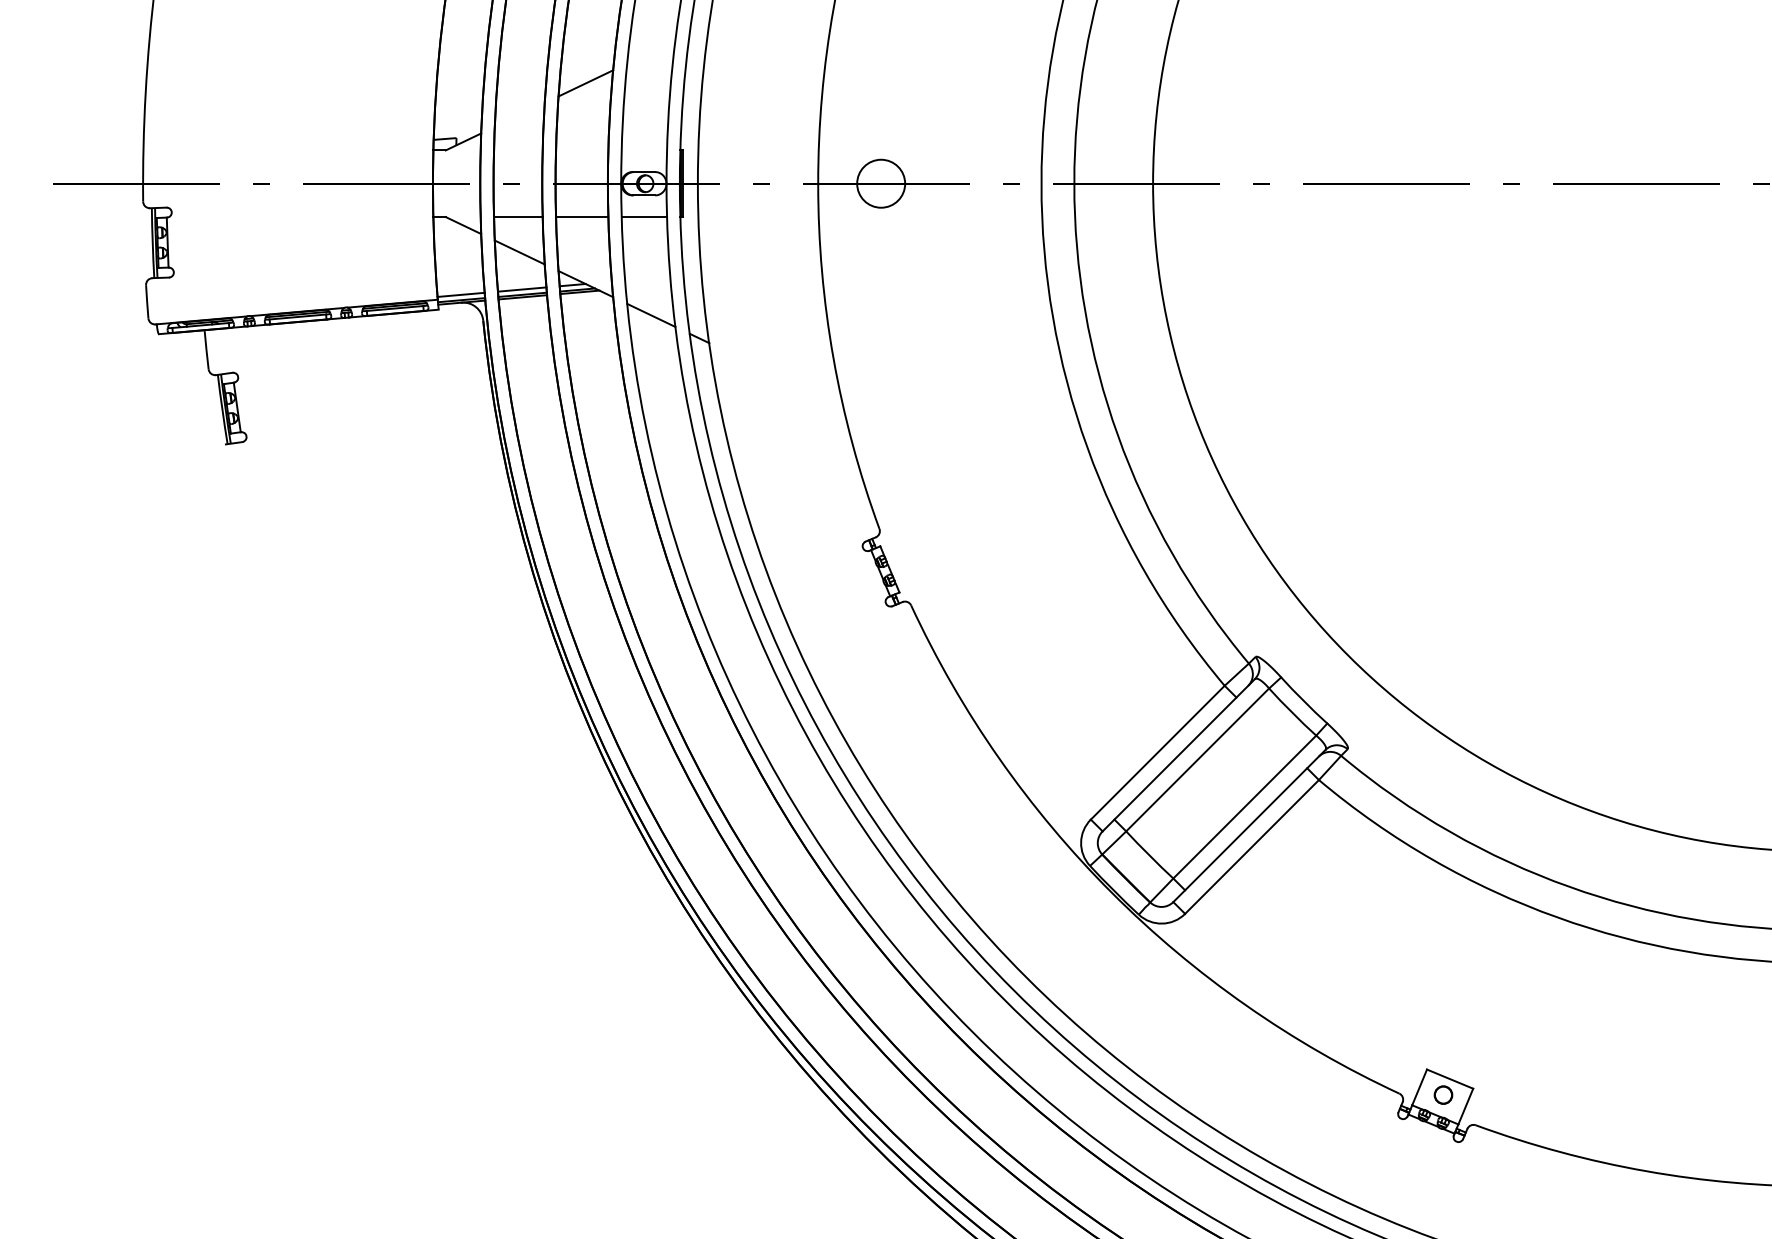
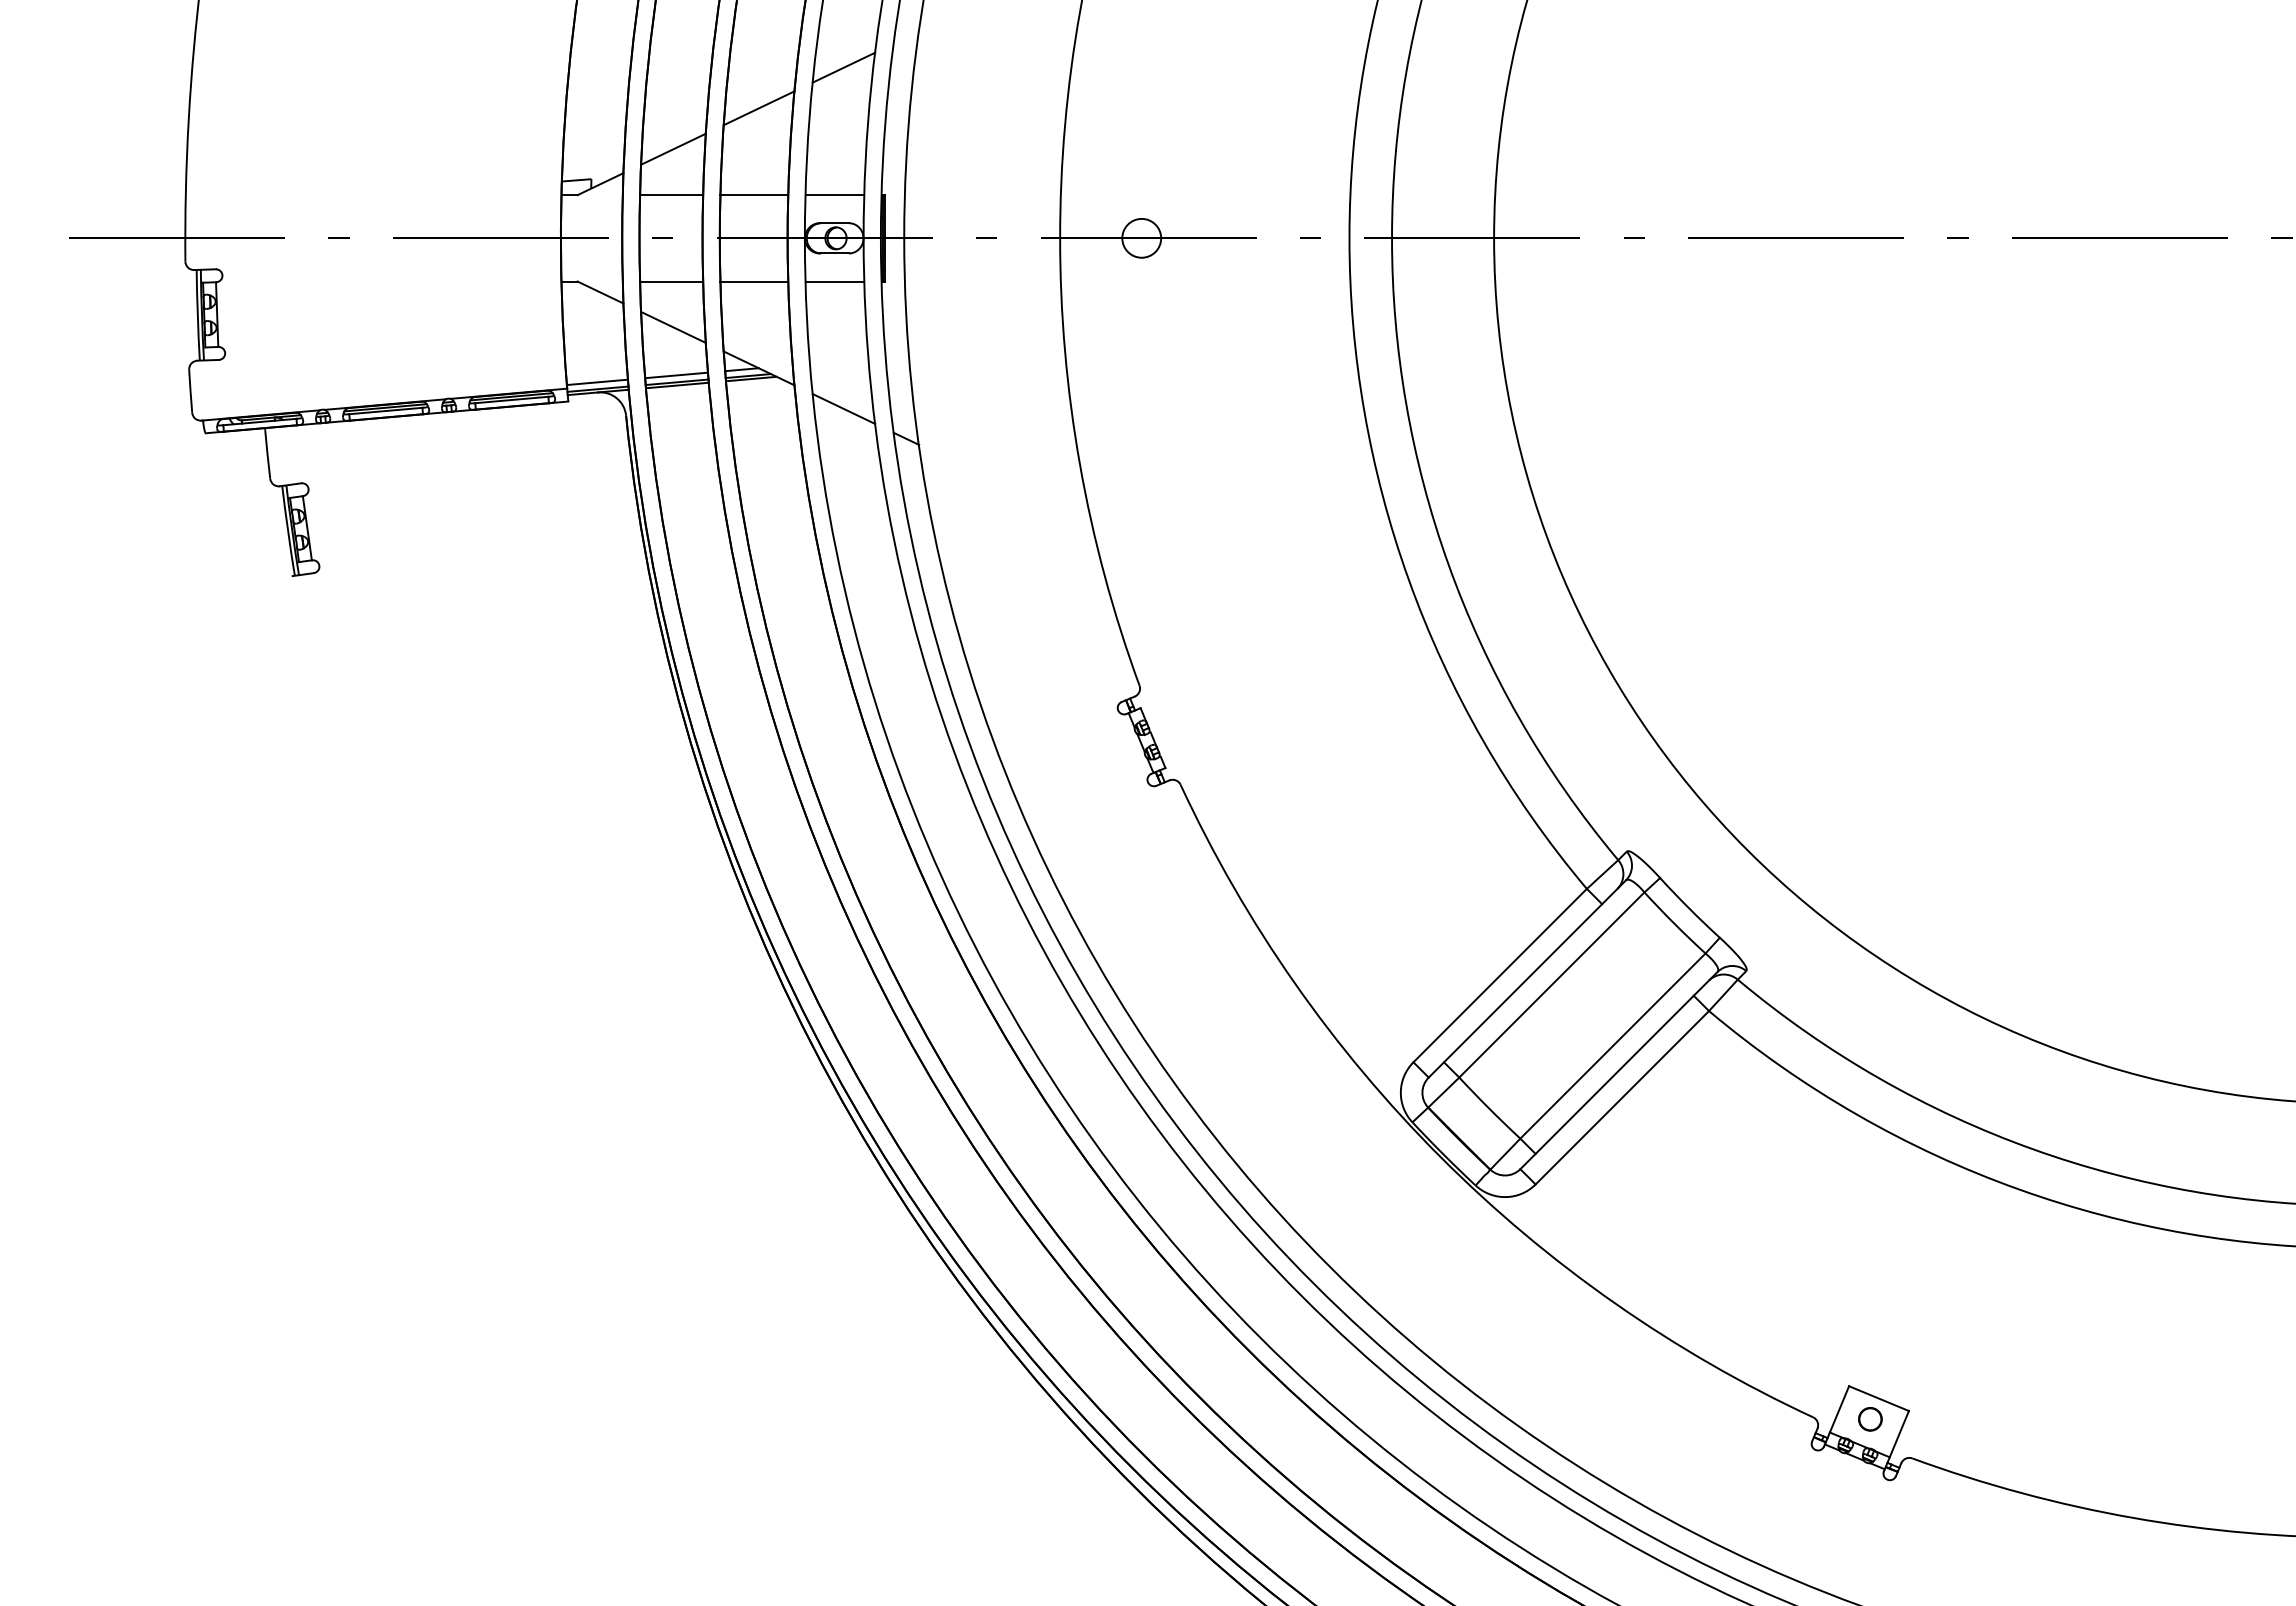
line: (651, 51) -> (843, 67), added
line: (519, 114) -> (673, 148), added
line: (518, 150) -> (671, 195), added
line: (582, 150) -> (754, 195), added
line: (644, 150) -> (834, 195), added
circle: (880, 183) -> (1141, 237), size x0.62

